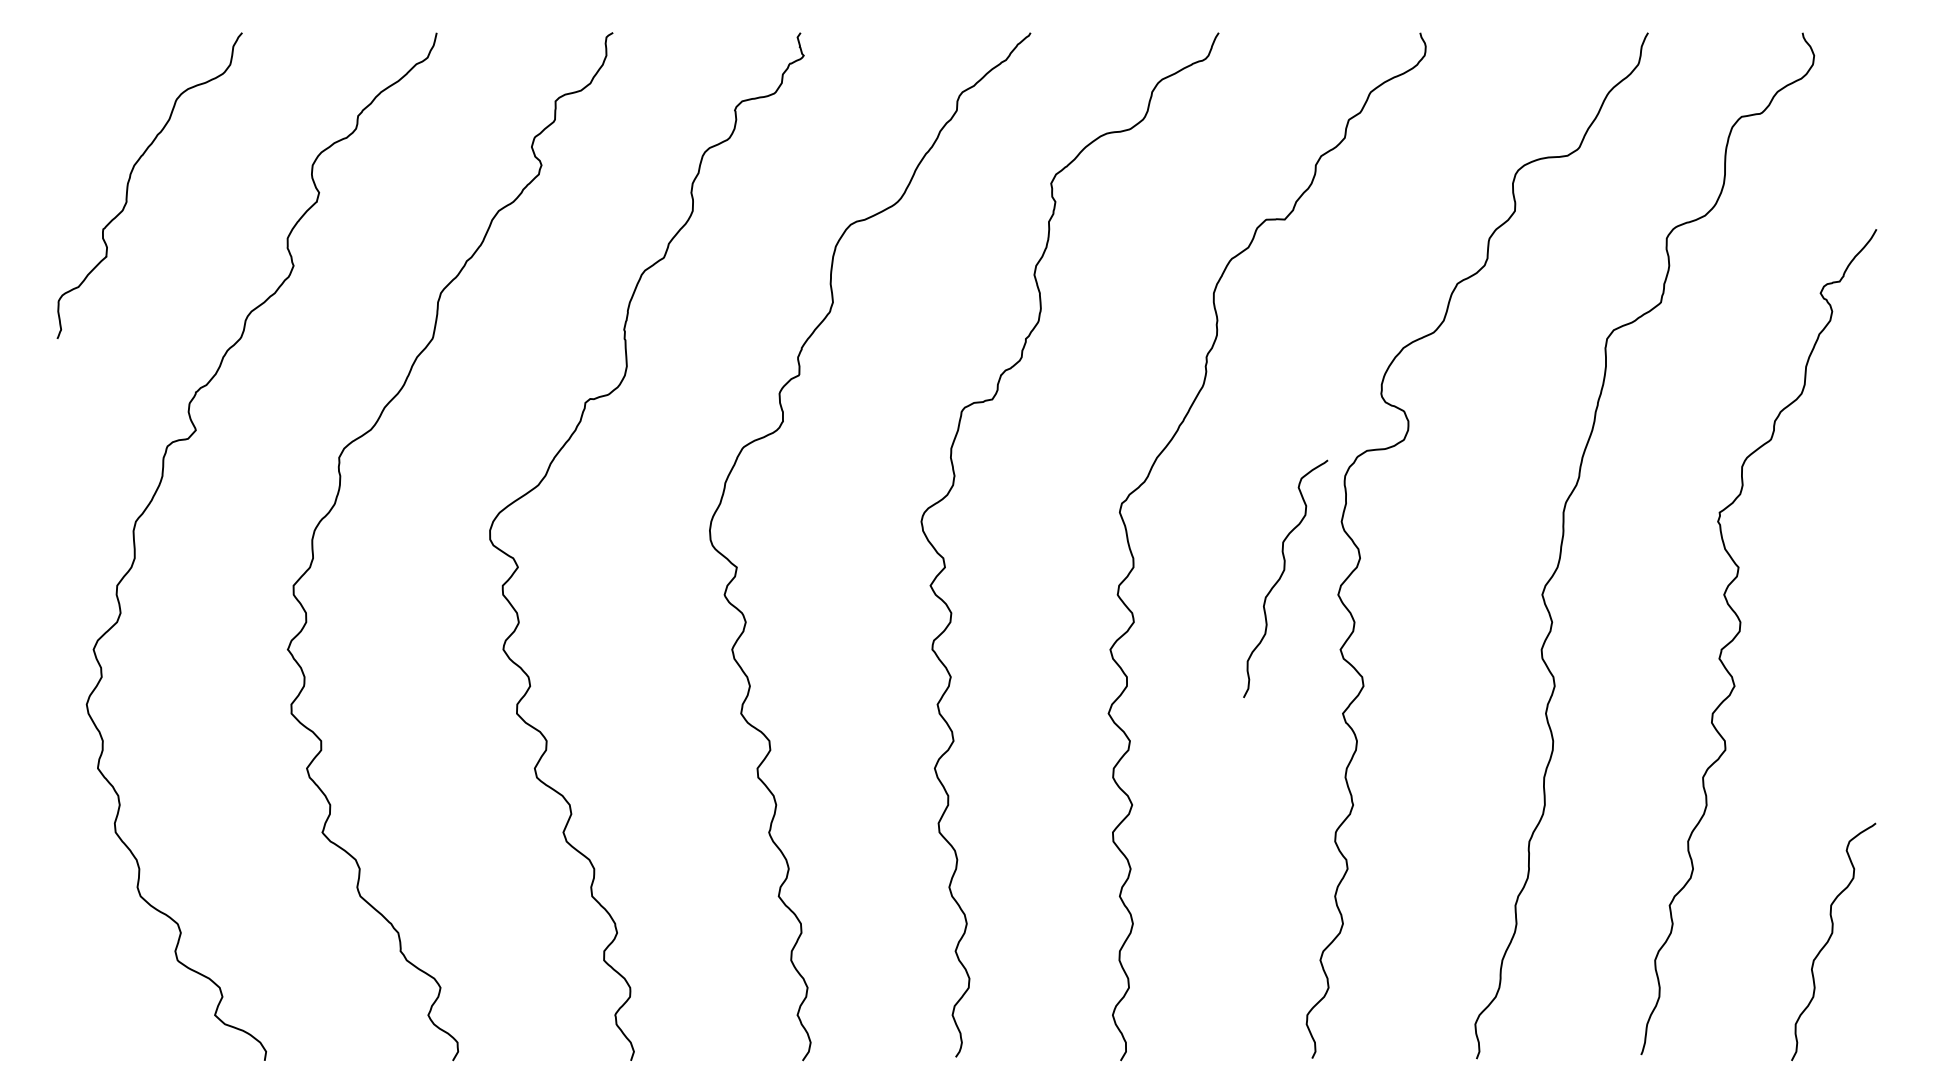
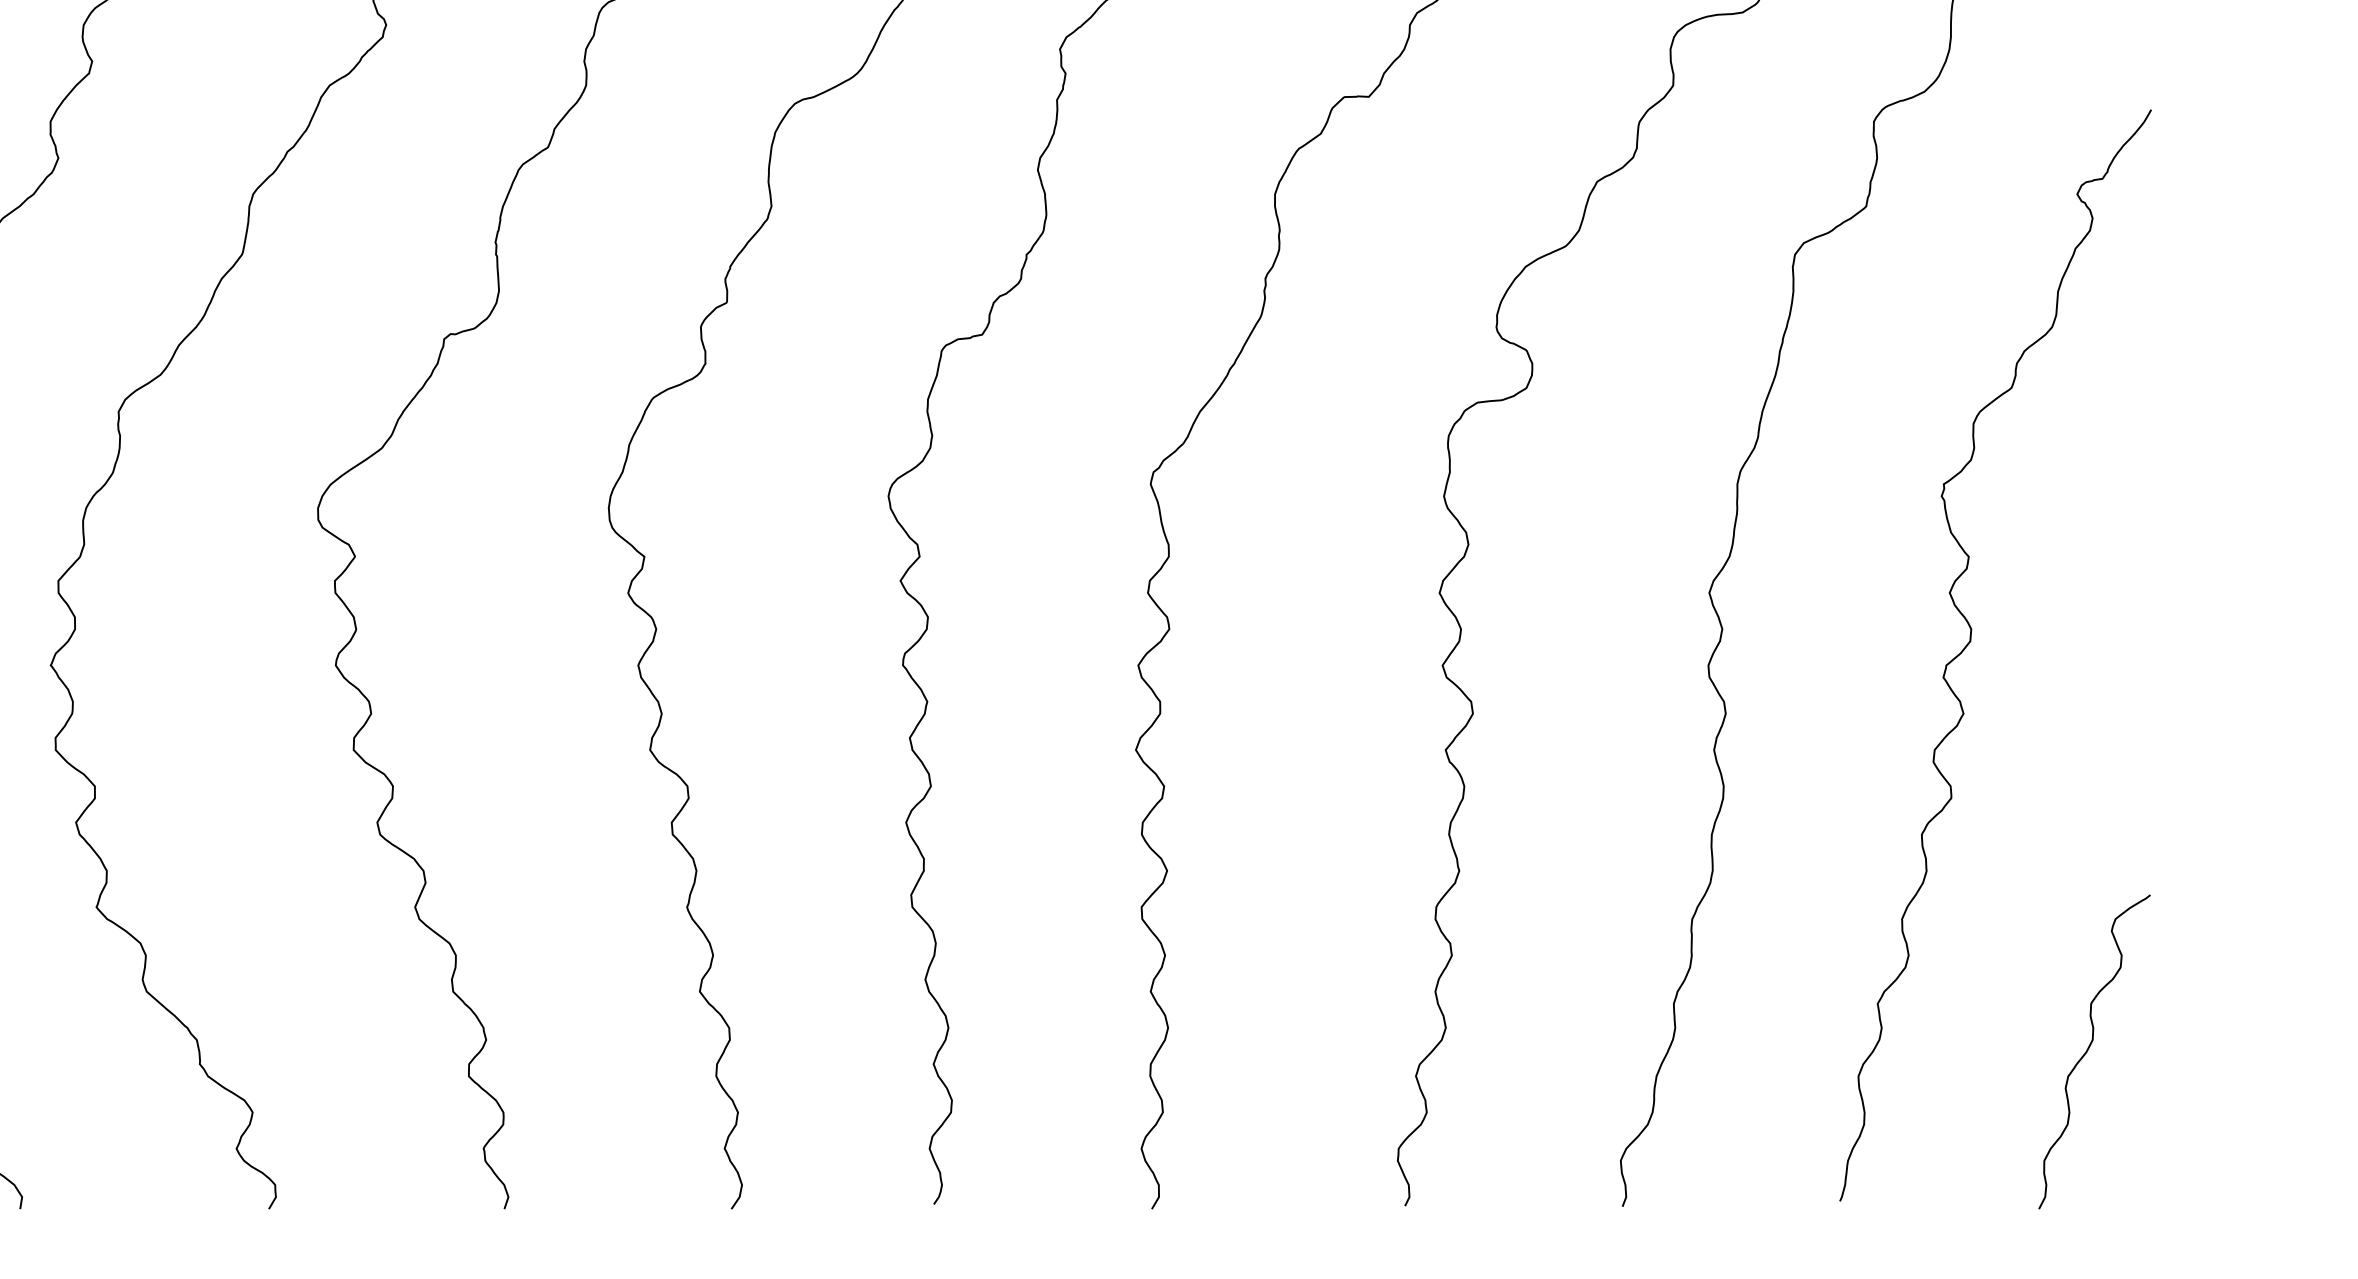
curve: (1281, 577) -> (1364, 570), removed

